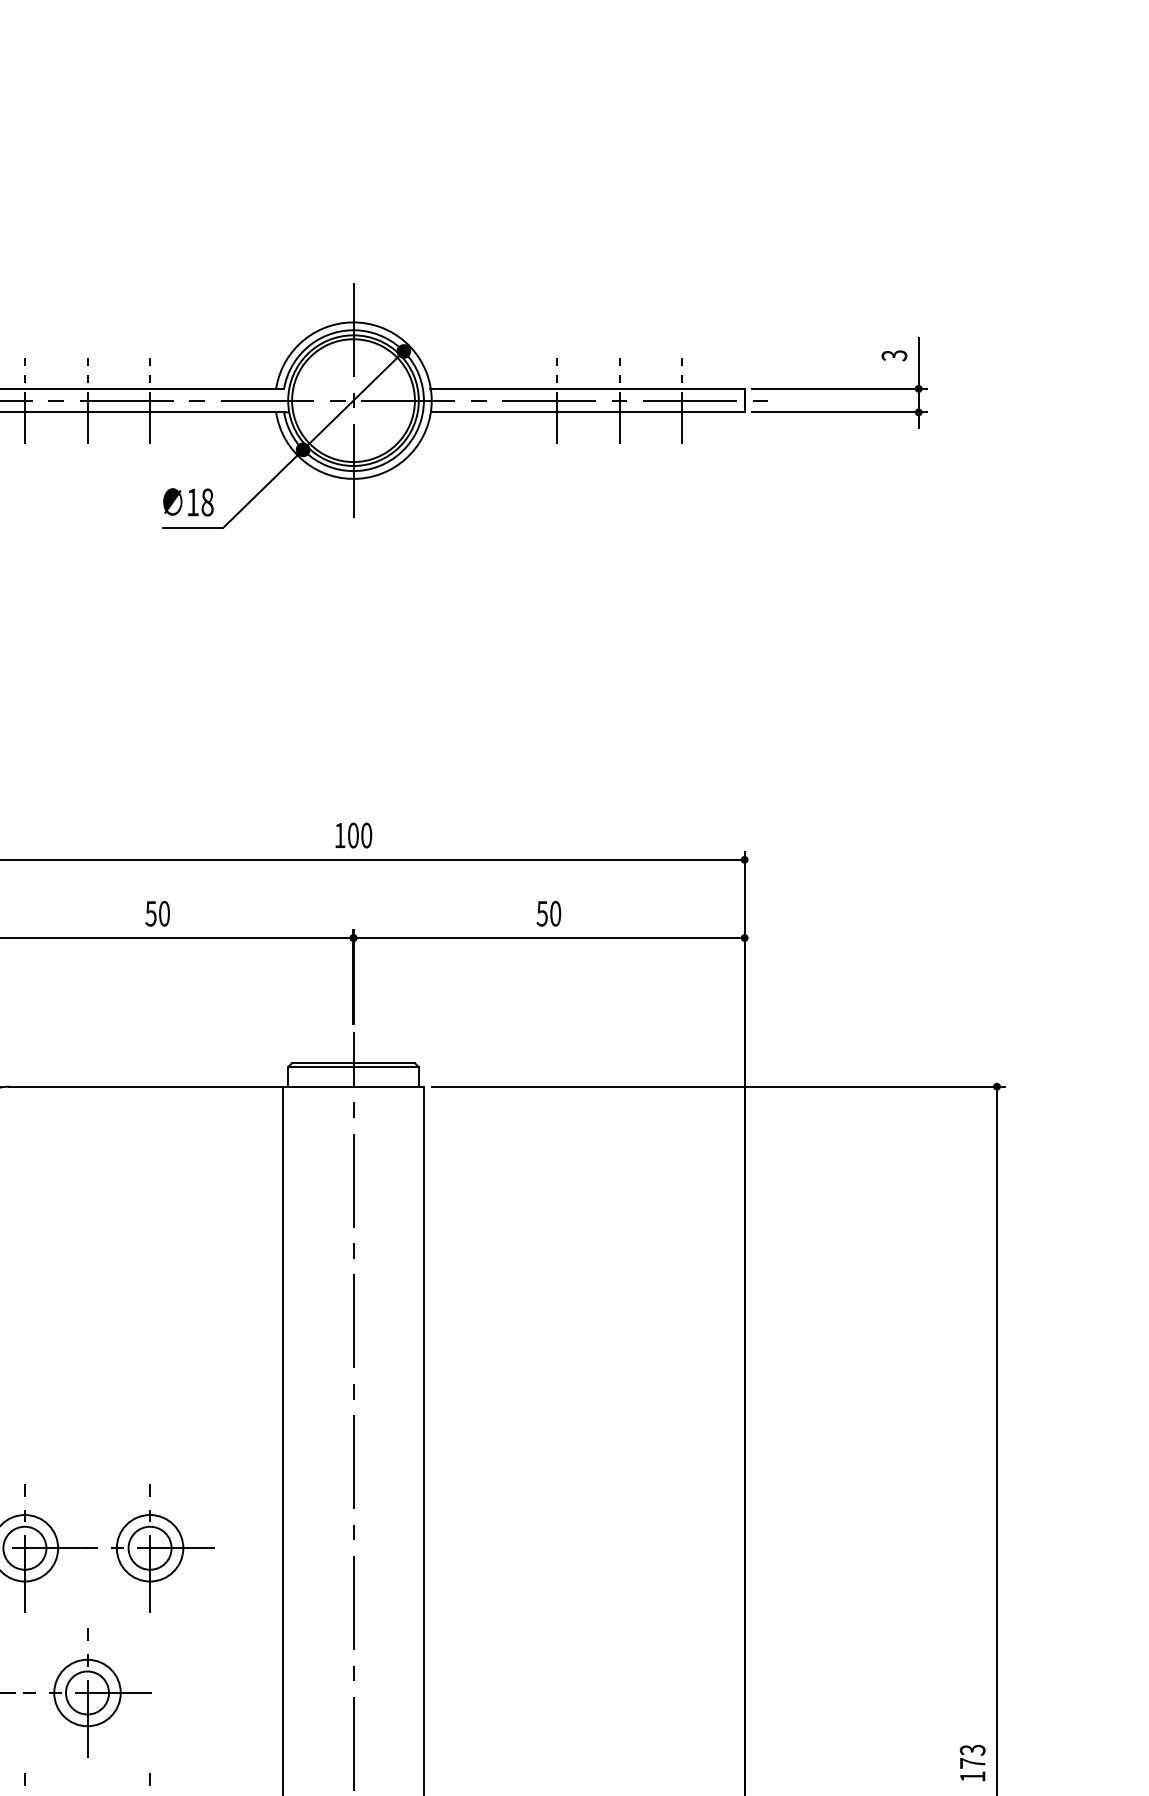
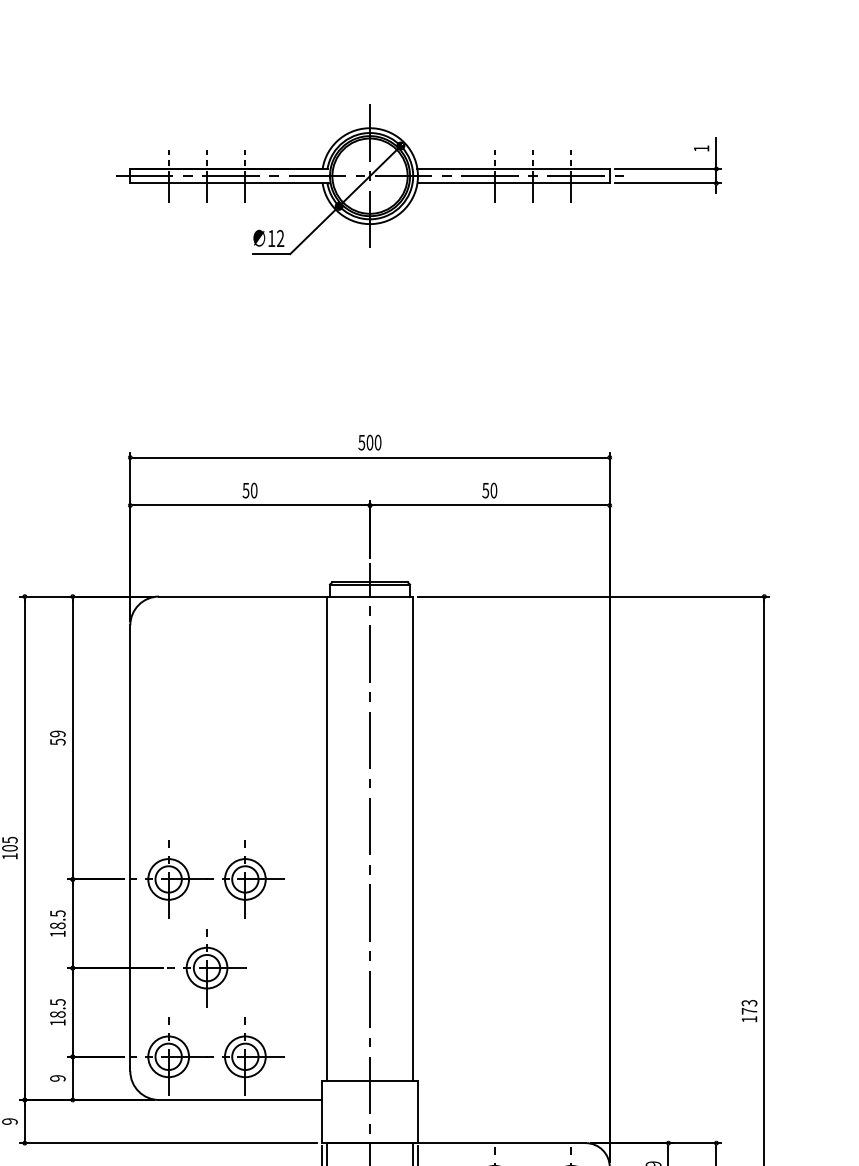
text: (894, 355) -> (701, 148), 3 -> 1
text: (207, 502) -> (280, 238), 18 -> 12
text: (339, 835) -> (361, 442), 100 -> 500

